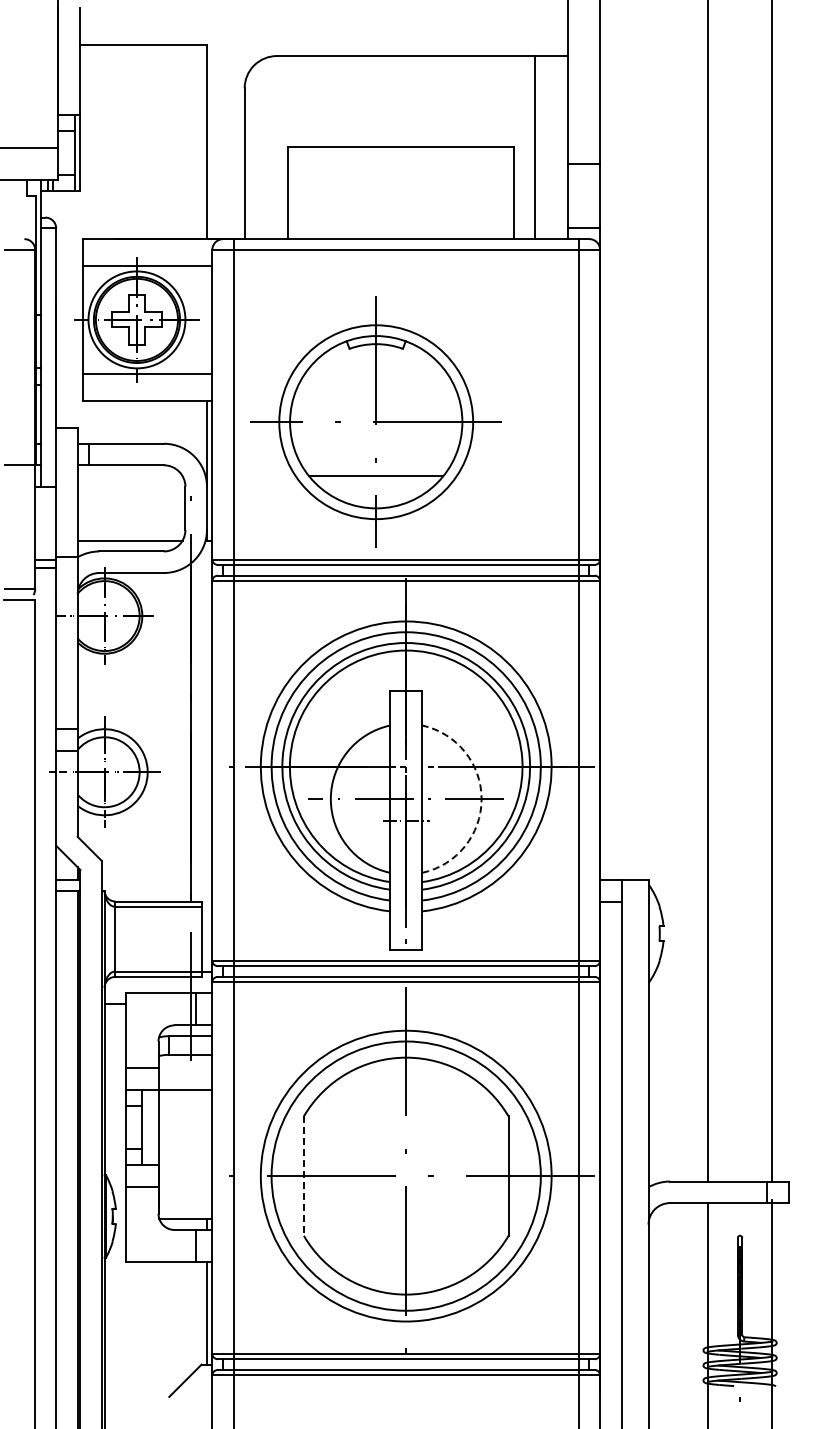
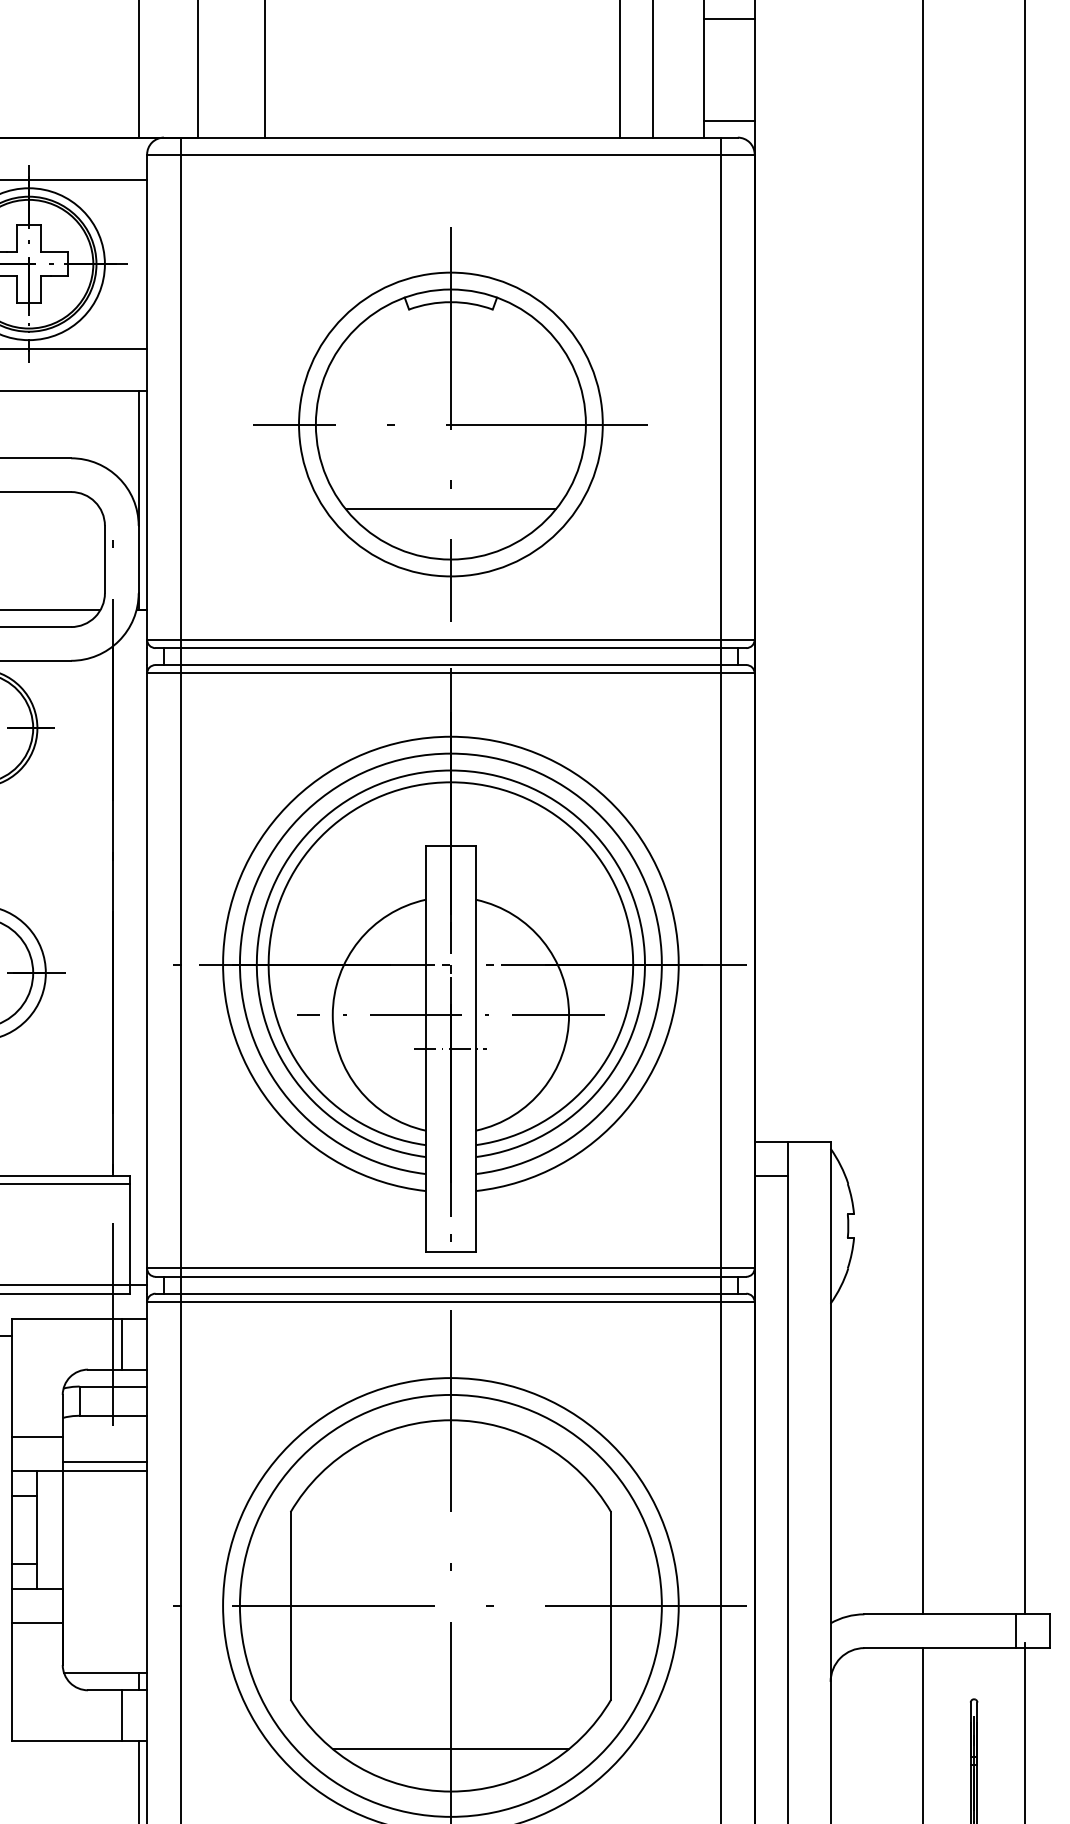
part: (375, 421) -> (449, 423), moved
arc: (481, 799) -> (568, 1015), dashed -> solid
line: (185, 1084) -> (105, 1462), added
line: (303, 1176) -> (289, 1606), dashed -> solid
line: (406, 1267) -> (451, 1749), added

